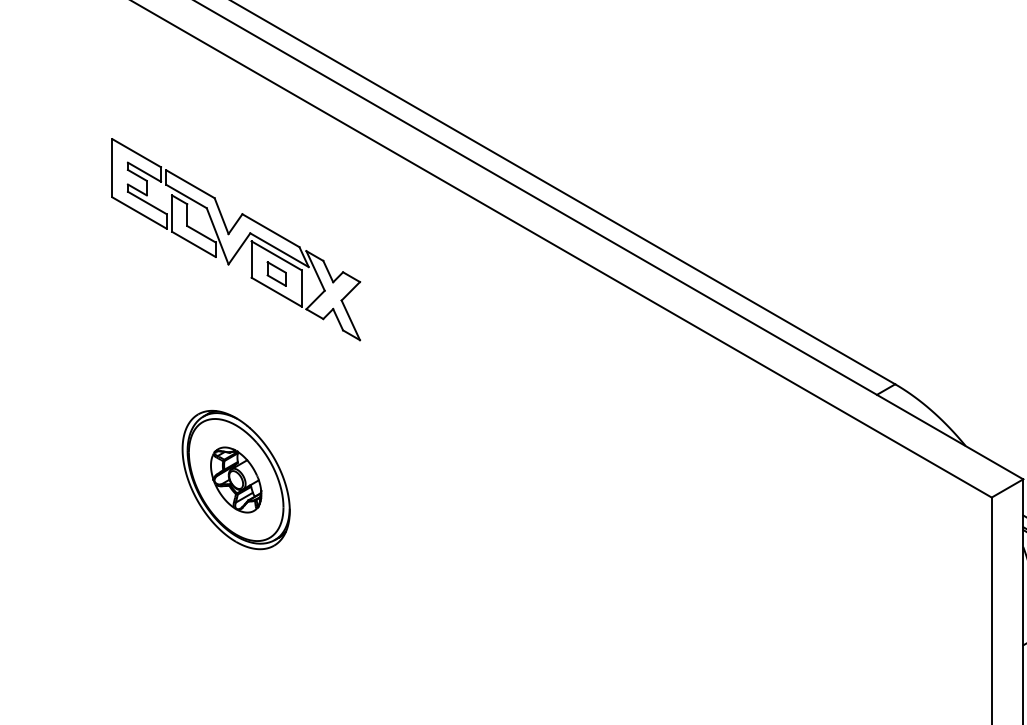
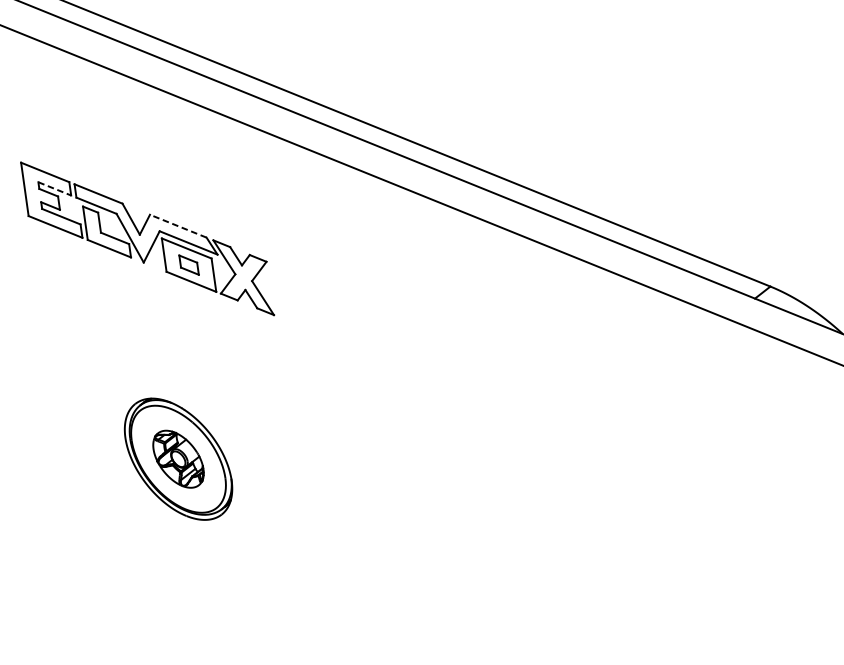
line: (144, 172) -> (54, 189), solid -> dashed
line: (270, 230) -> (177, 226), solid -> dashed

